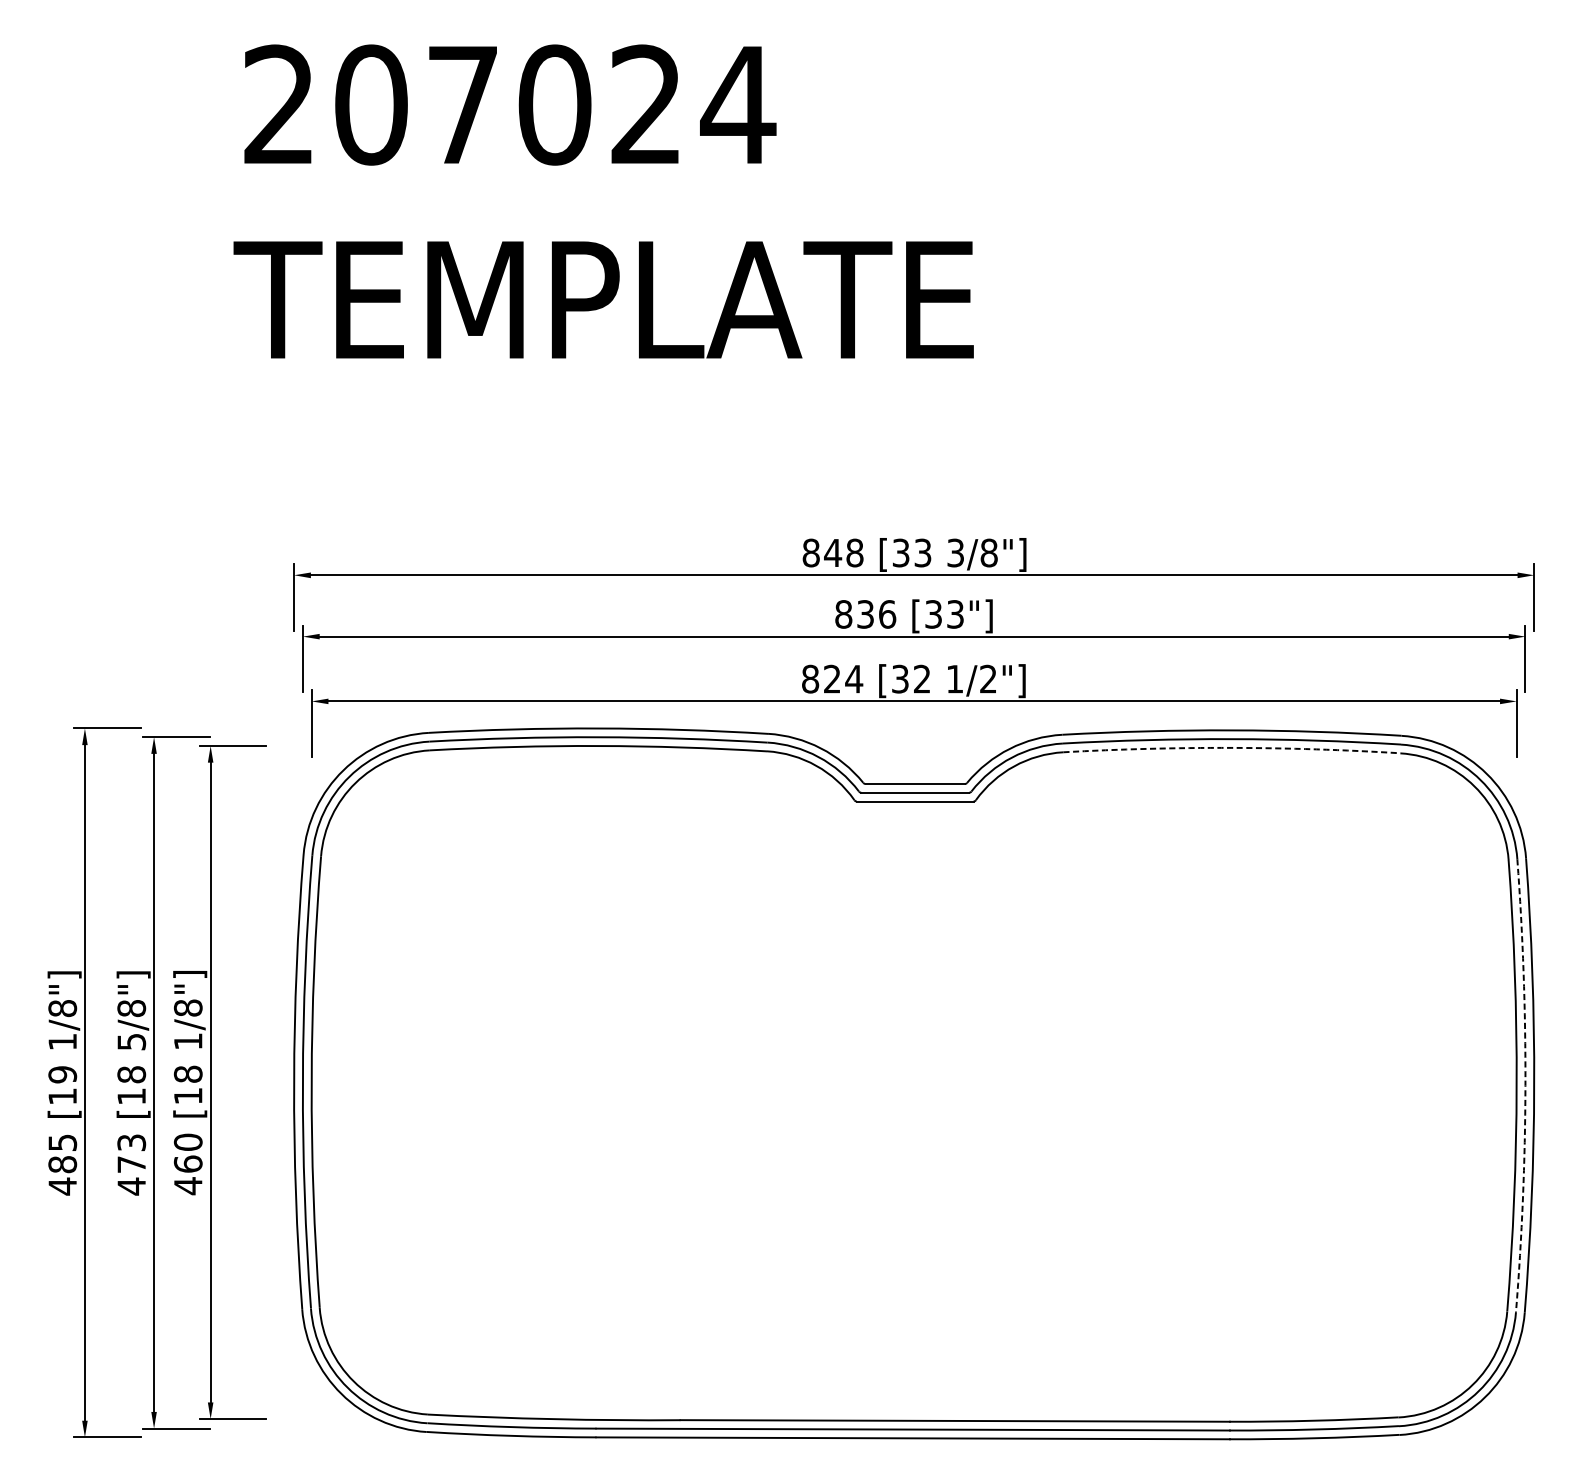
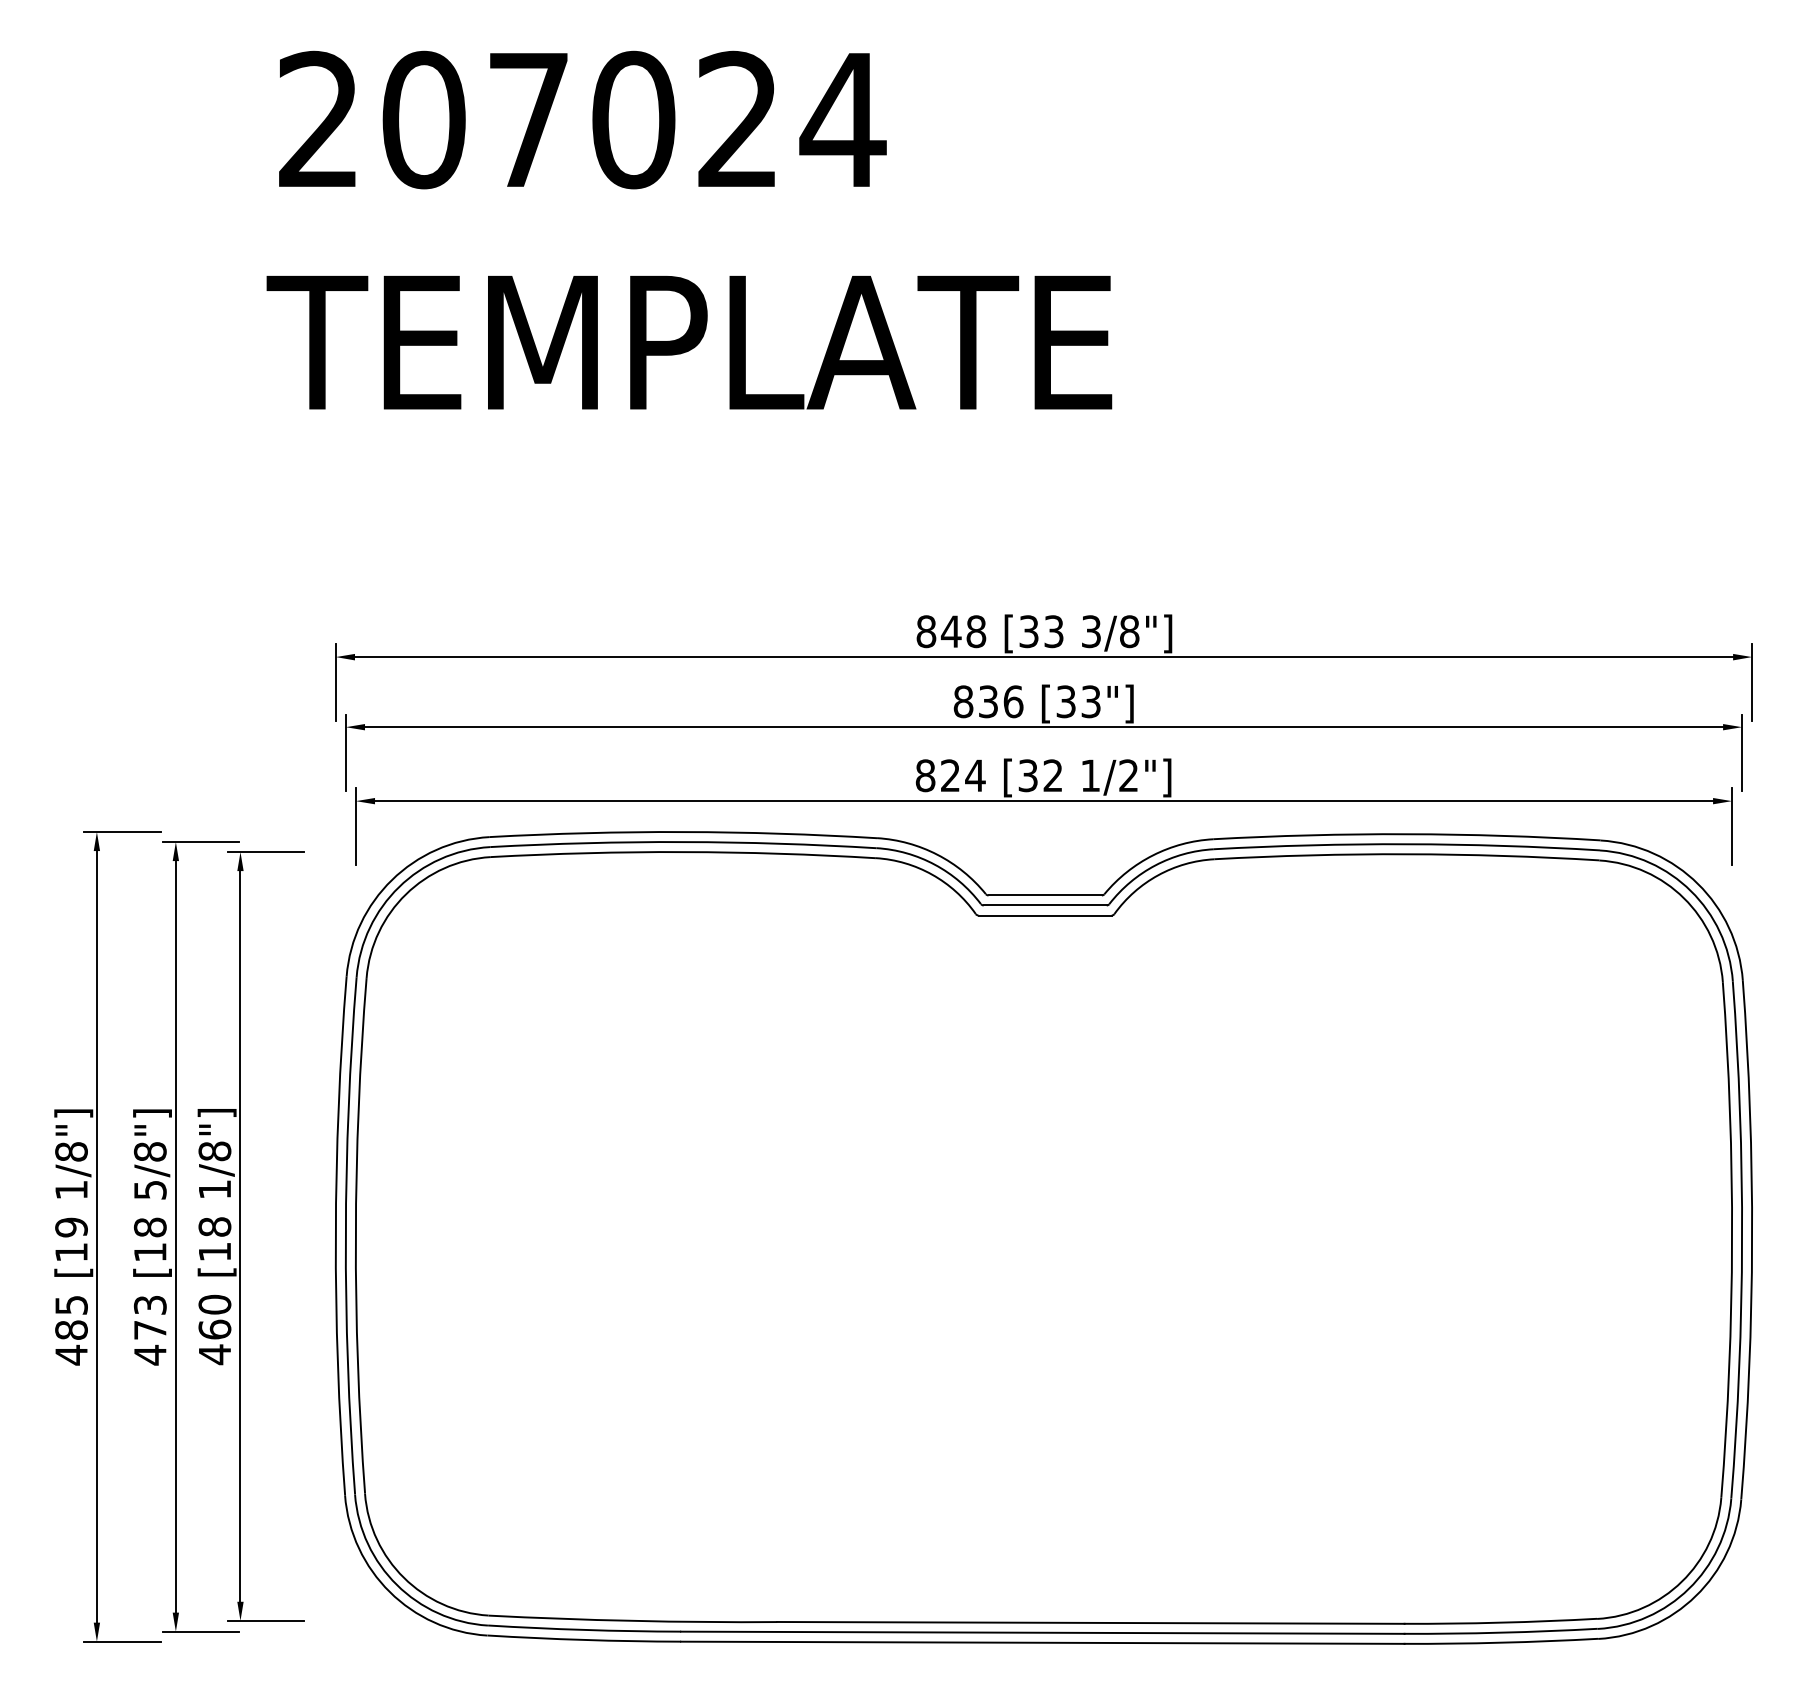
arc: (1231, 748) -> (1406, 854), dashed -> solid
arc: (1525, 1086) -> (1742, 1240), dashed -> solid

